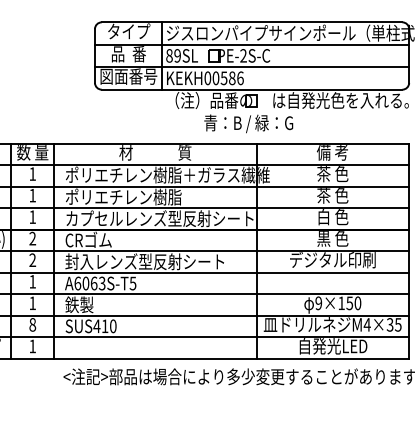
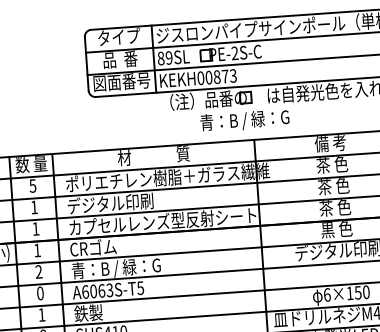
text: (231, 78) -> (224, 76), KEKH00586 -> KEKH00873
text: (32, 173) -> (32, 185), 1 -> 5
text: (123, 196) -> (125, 202), ポリエチレン樹脂 -> デジタル印刷
text: (323, 217) -> (325, 209), 白 色 -> 茶 色
text: (32, 238) -> (37, 250), 2 -> 1
text: (144, 262) -> (150, 266), 封入レンズ型反射シート -> 青：B / 緑：G
text: (32, 281) -> (40, 293), 1 -> 0
text: (318, 303) -> (327, 295), 9×150 -> 6×150

